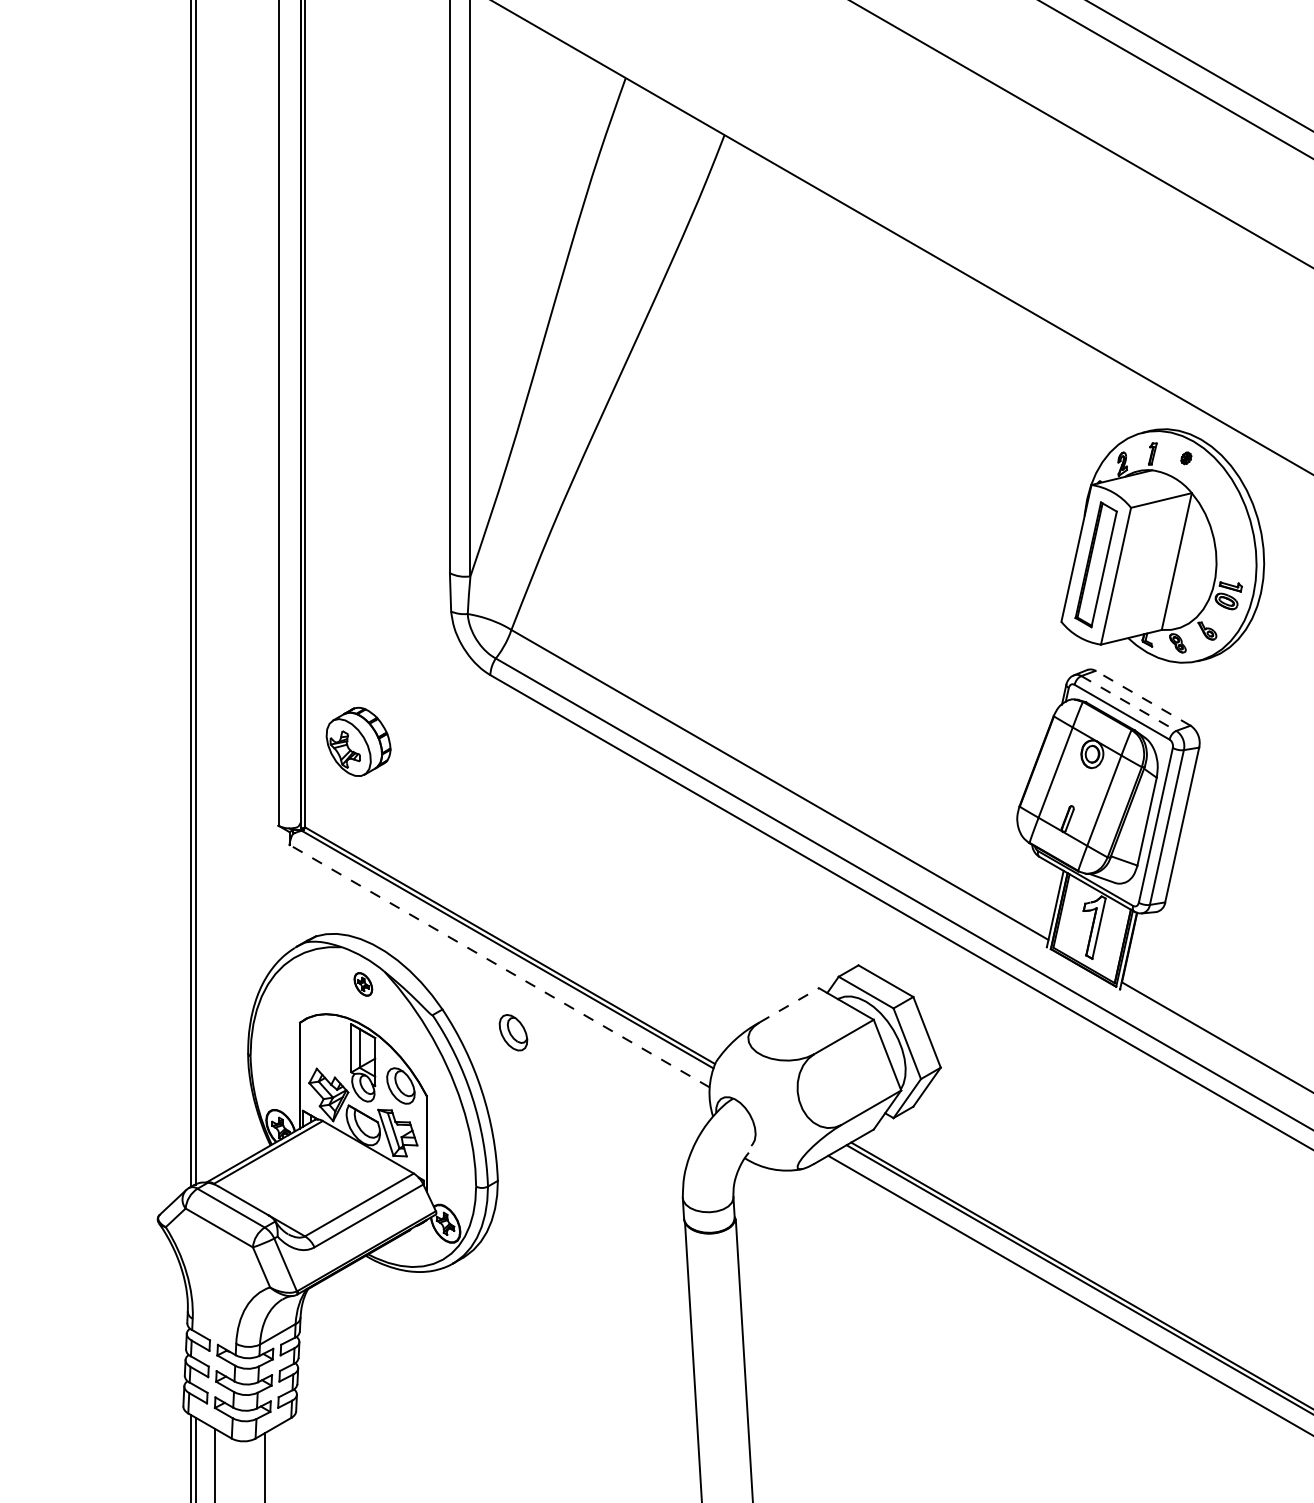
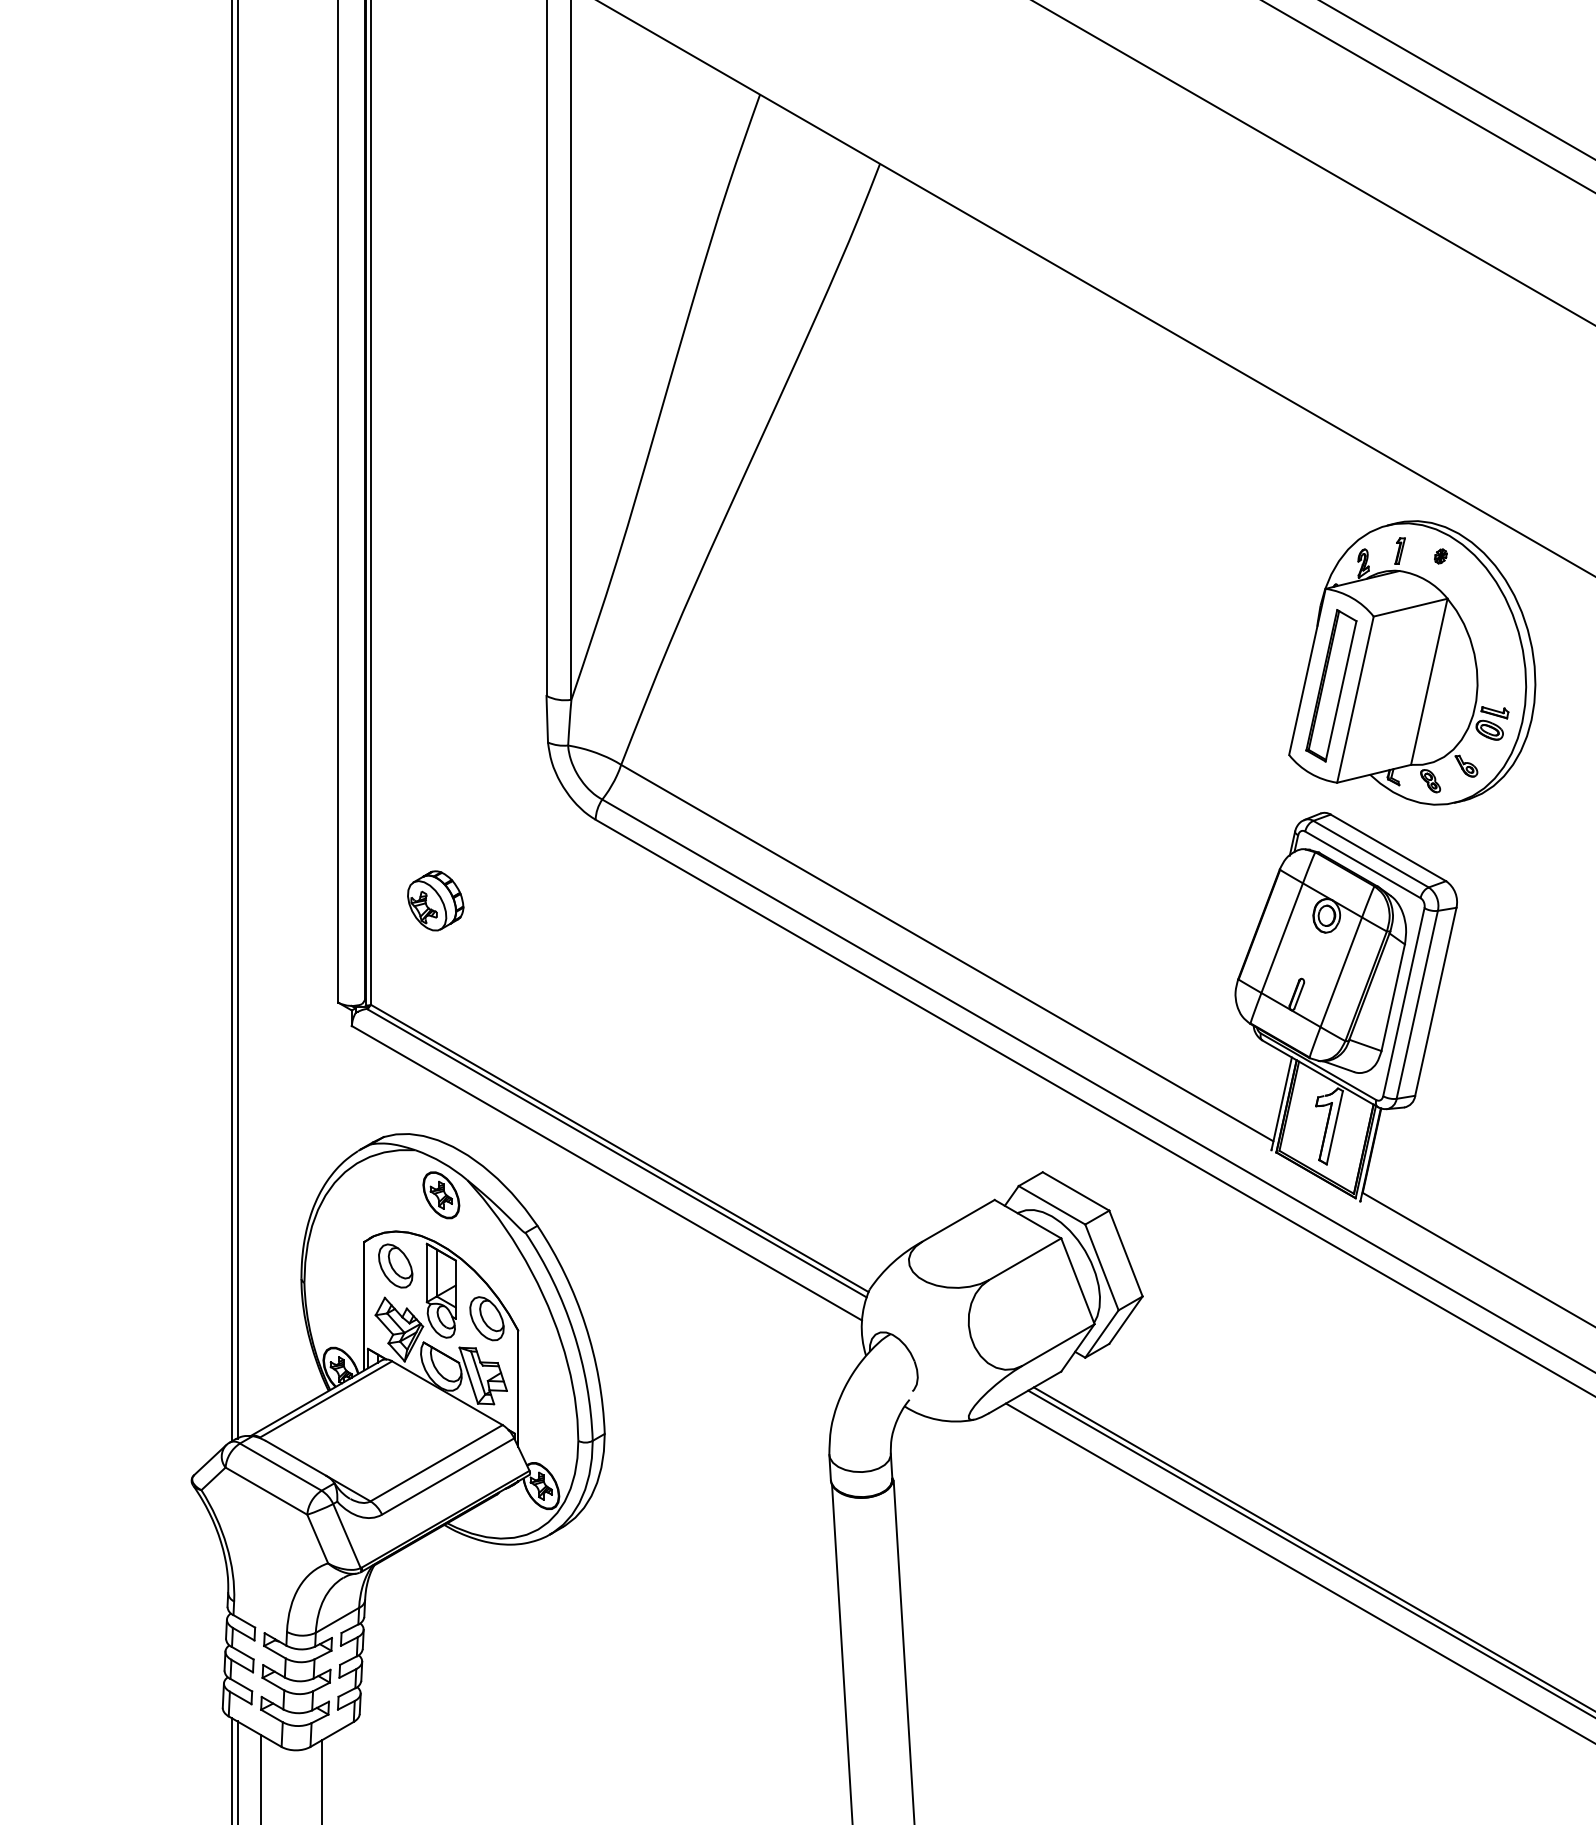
line: (1143, 697) -> (1388, 847), dashed -> solid
line: (1129, 703) -> (1371, 854), dashed -> solid
part: (358, 741) -> (435, 900), size x0.71
line: (499, 965) -> (606, 1172), dashed -> solid
part: (363, 984) -> (441, 1195), size x1.67
line: (789, 1005) -> (958, 1220), dashed -> solid
part: (513, 1032) -> (395, 1265), moved

